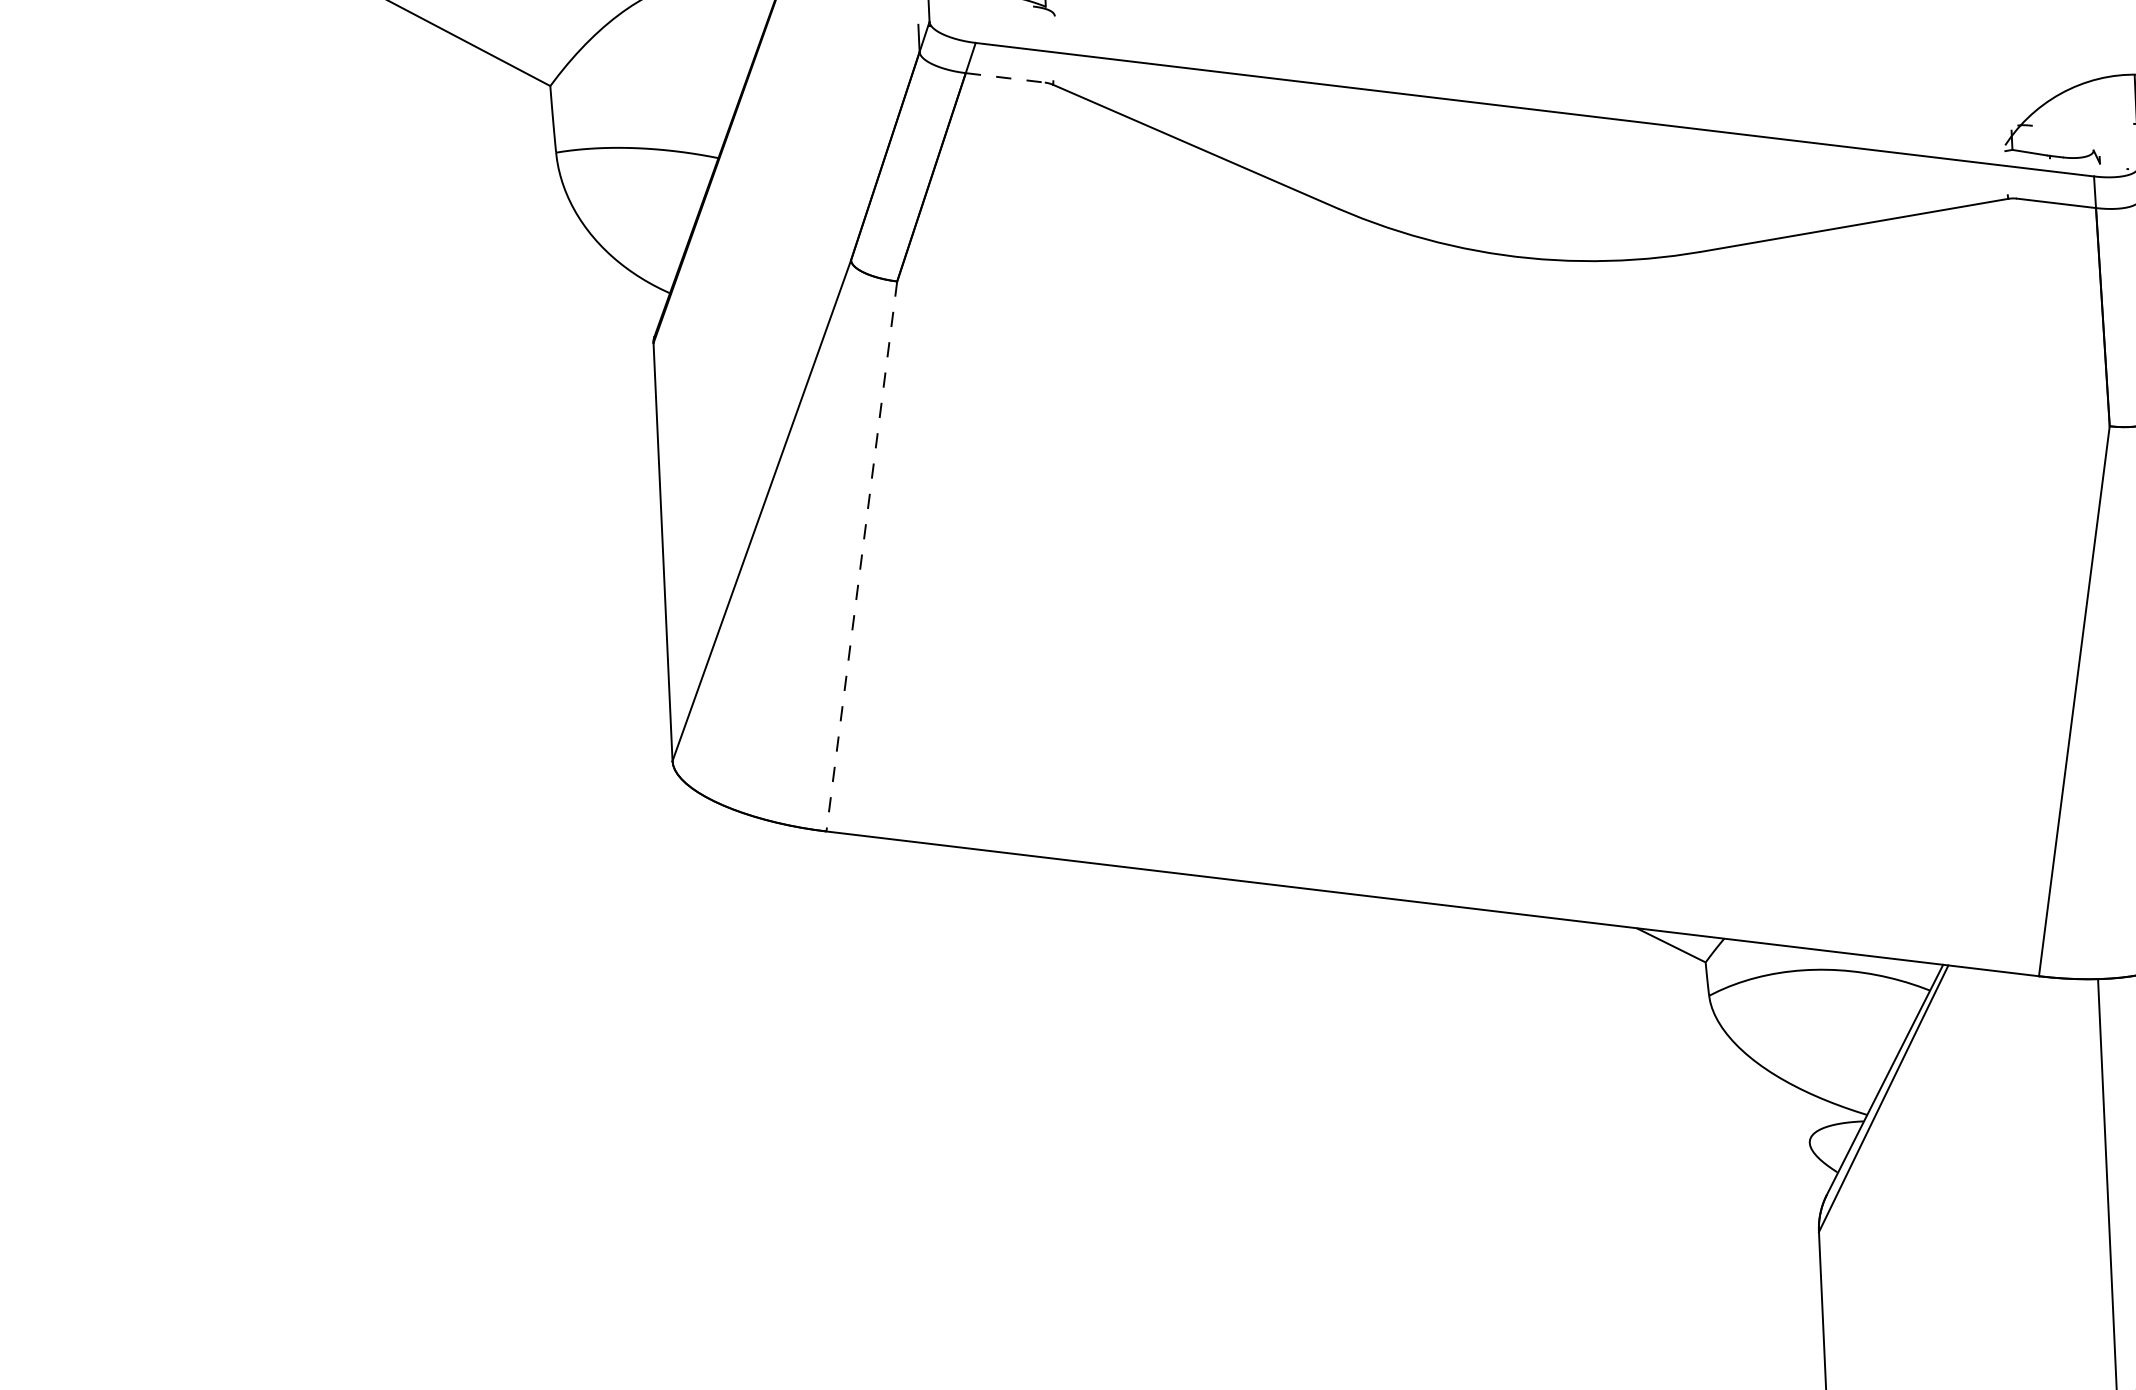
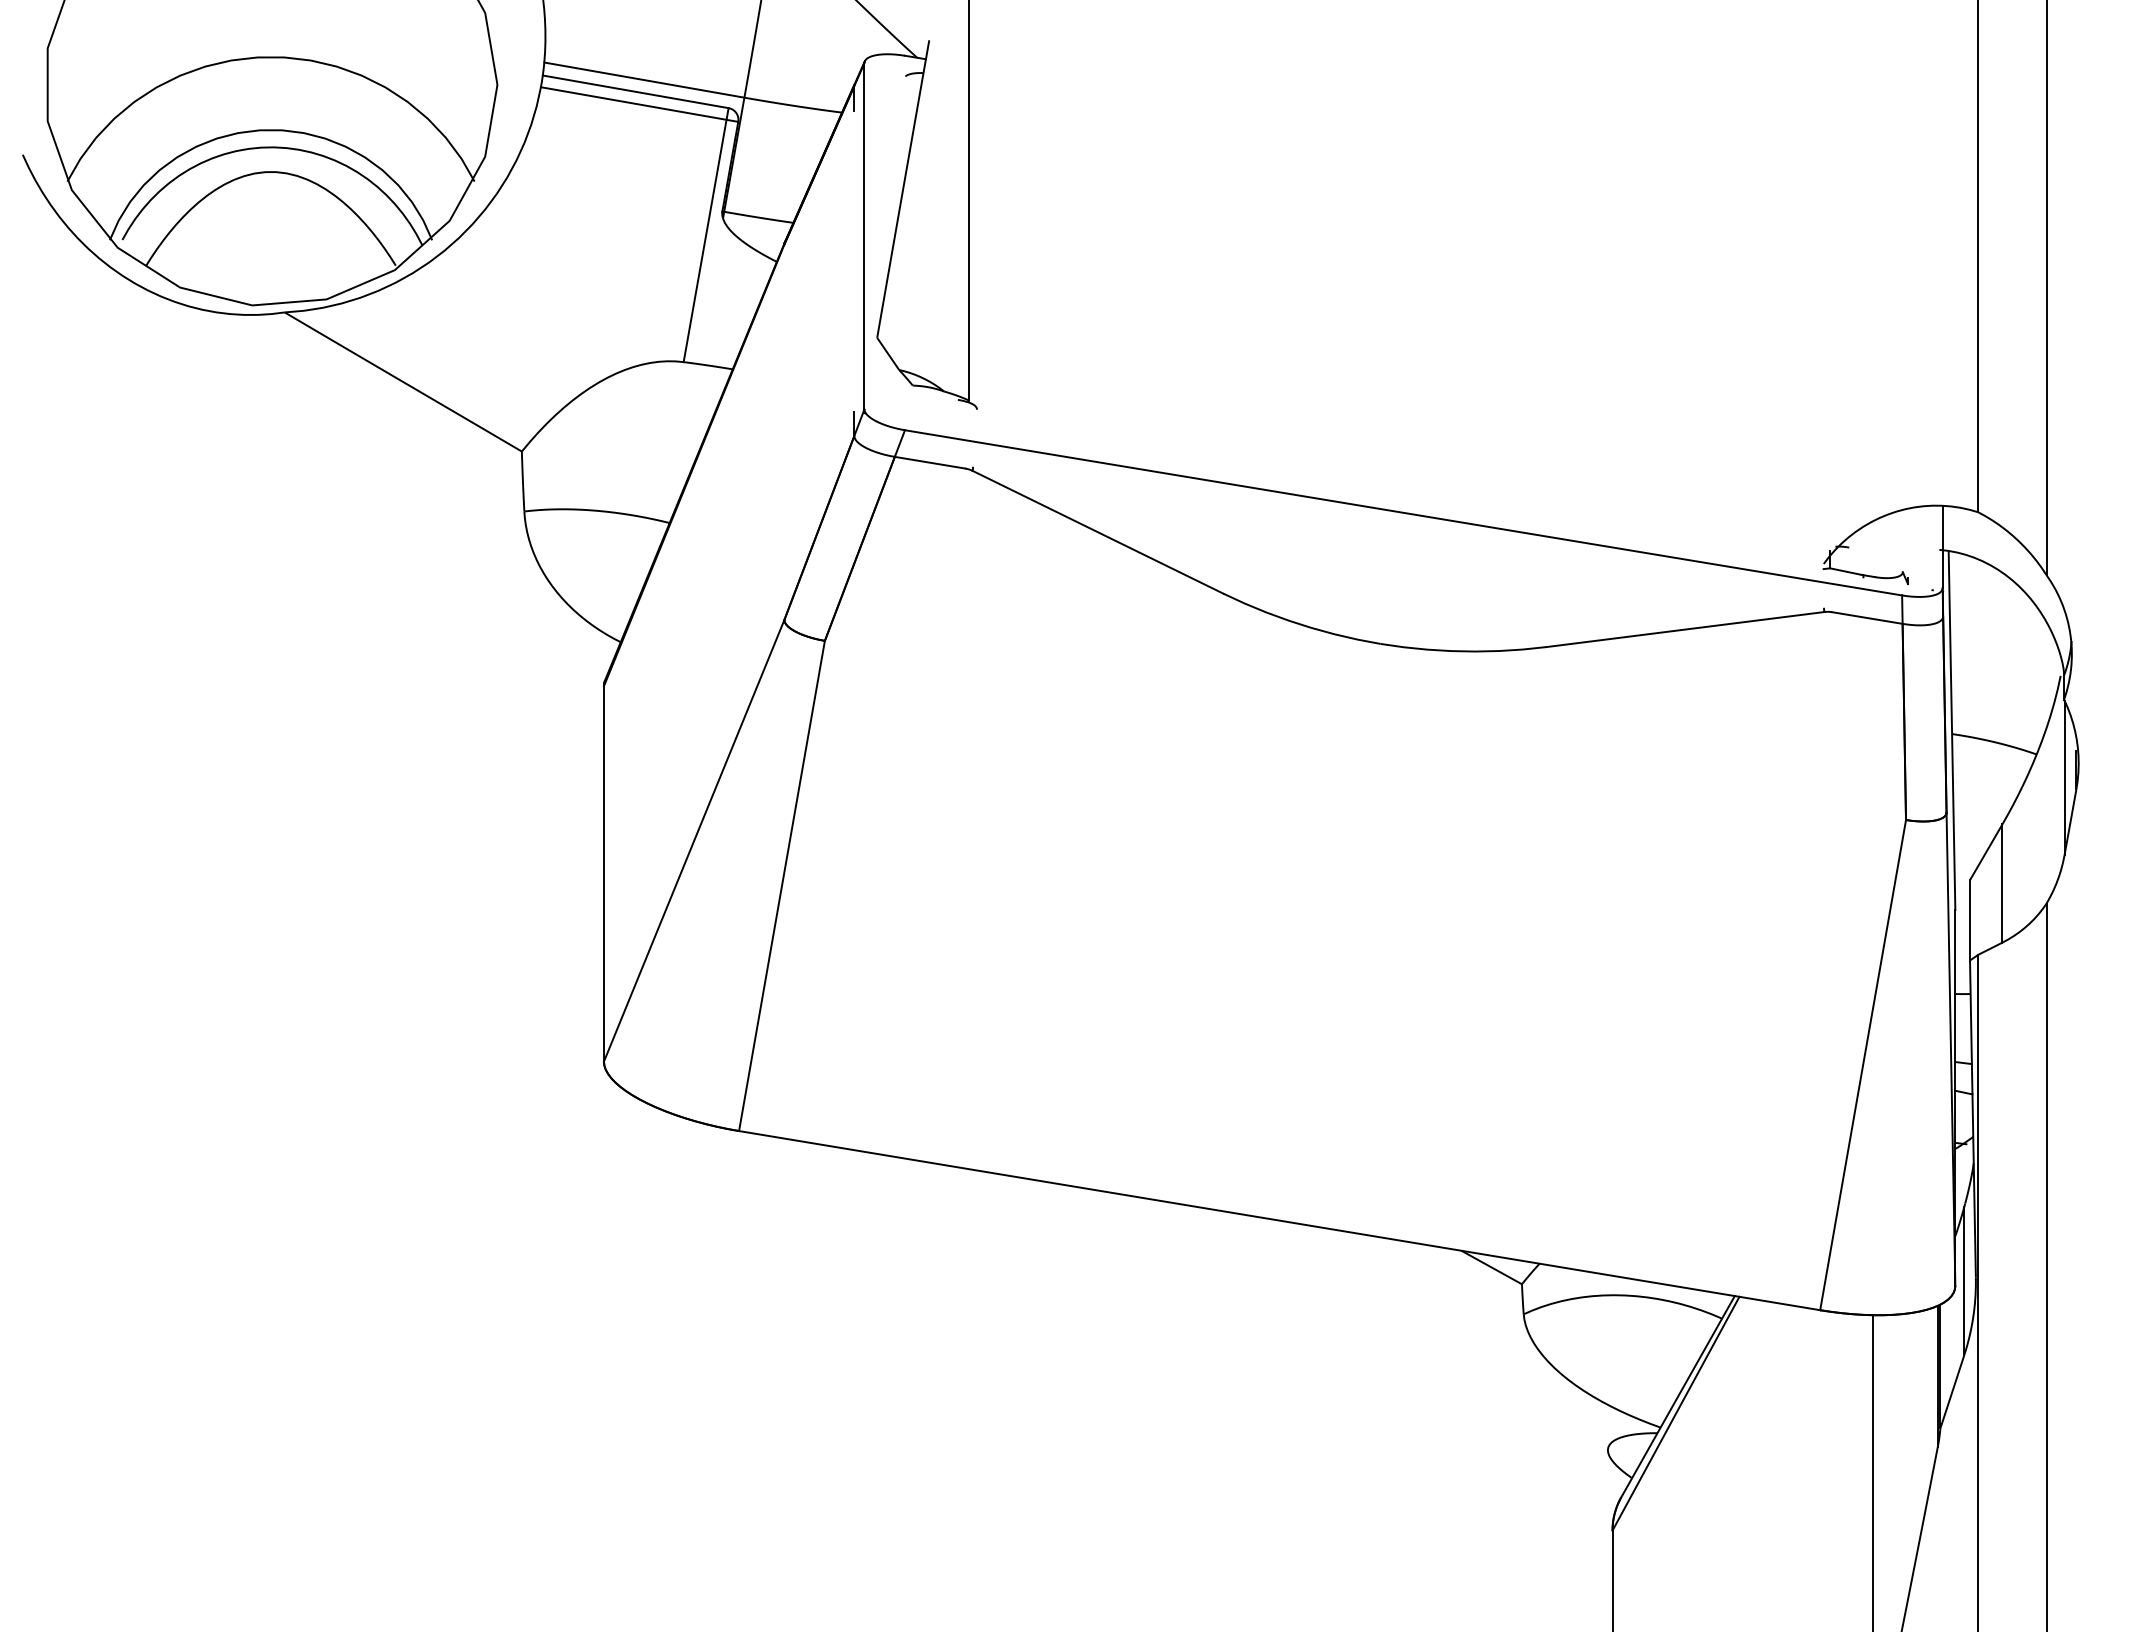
line: (1005, 77) -> (930, 462), dashed -> solid
line: (861, 555) -> (781, 885), dashed -> solid

